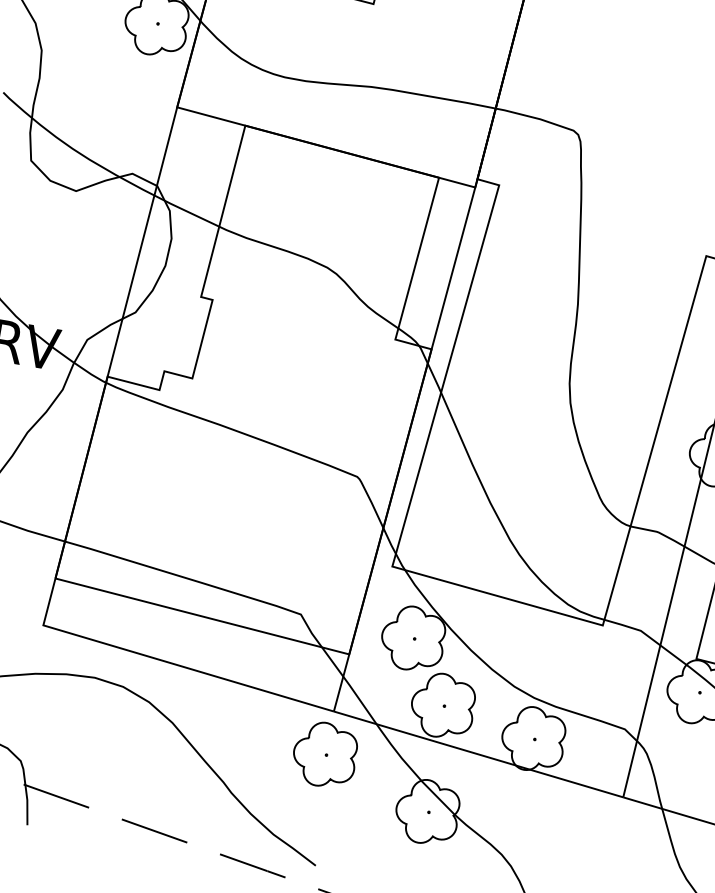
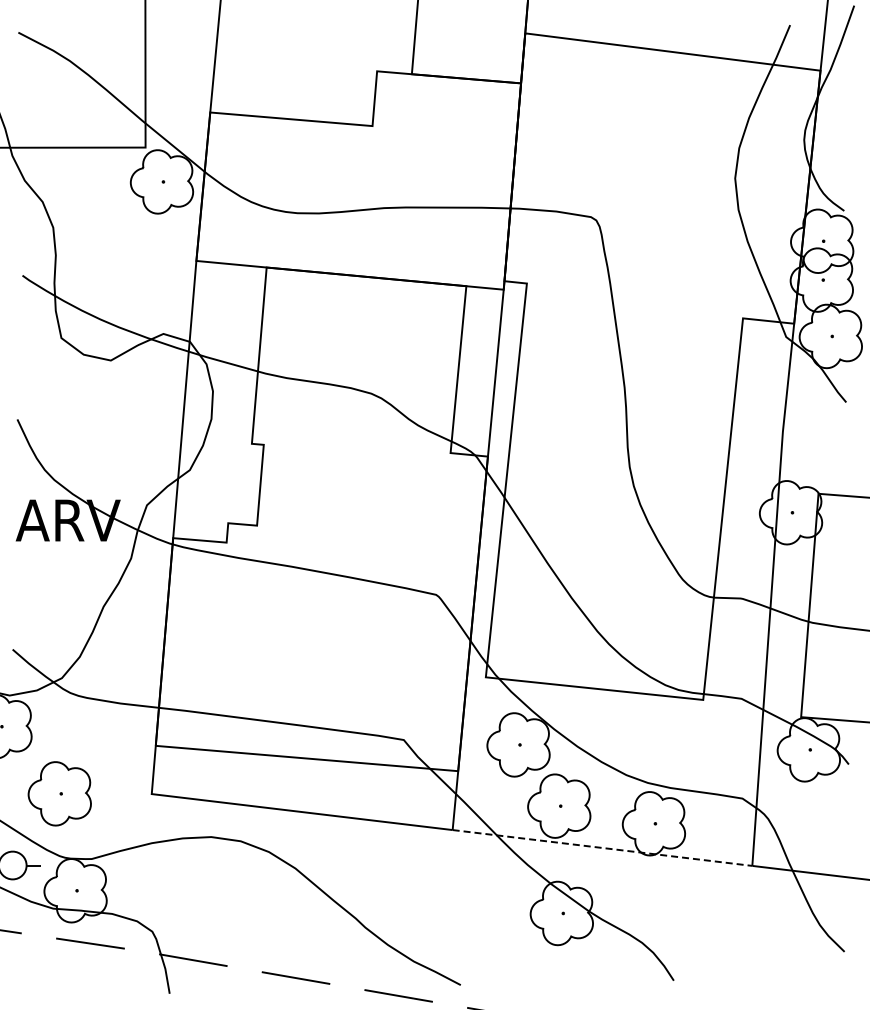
line: (478, 753) -> (602, 847), solid -> dashed
part: (325, 754) -> (451, 873), removed

